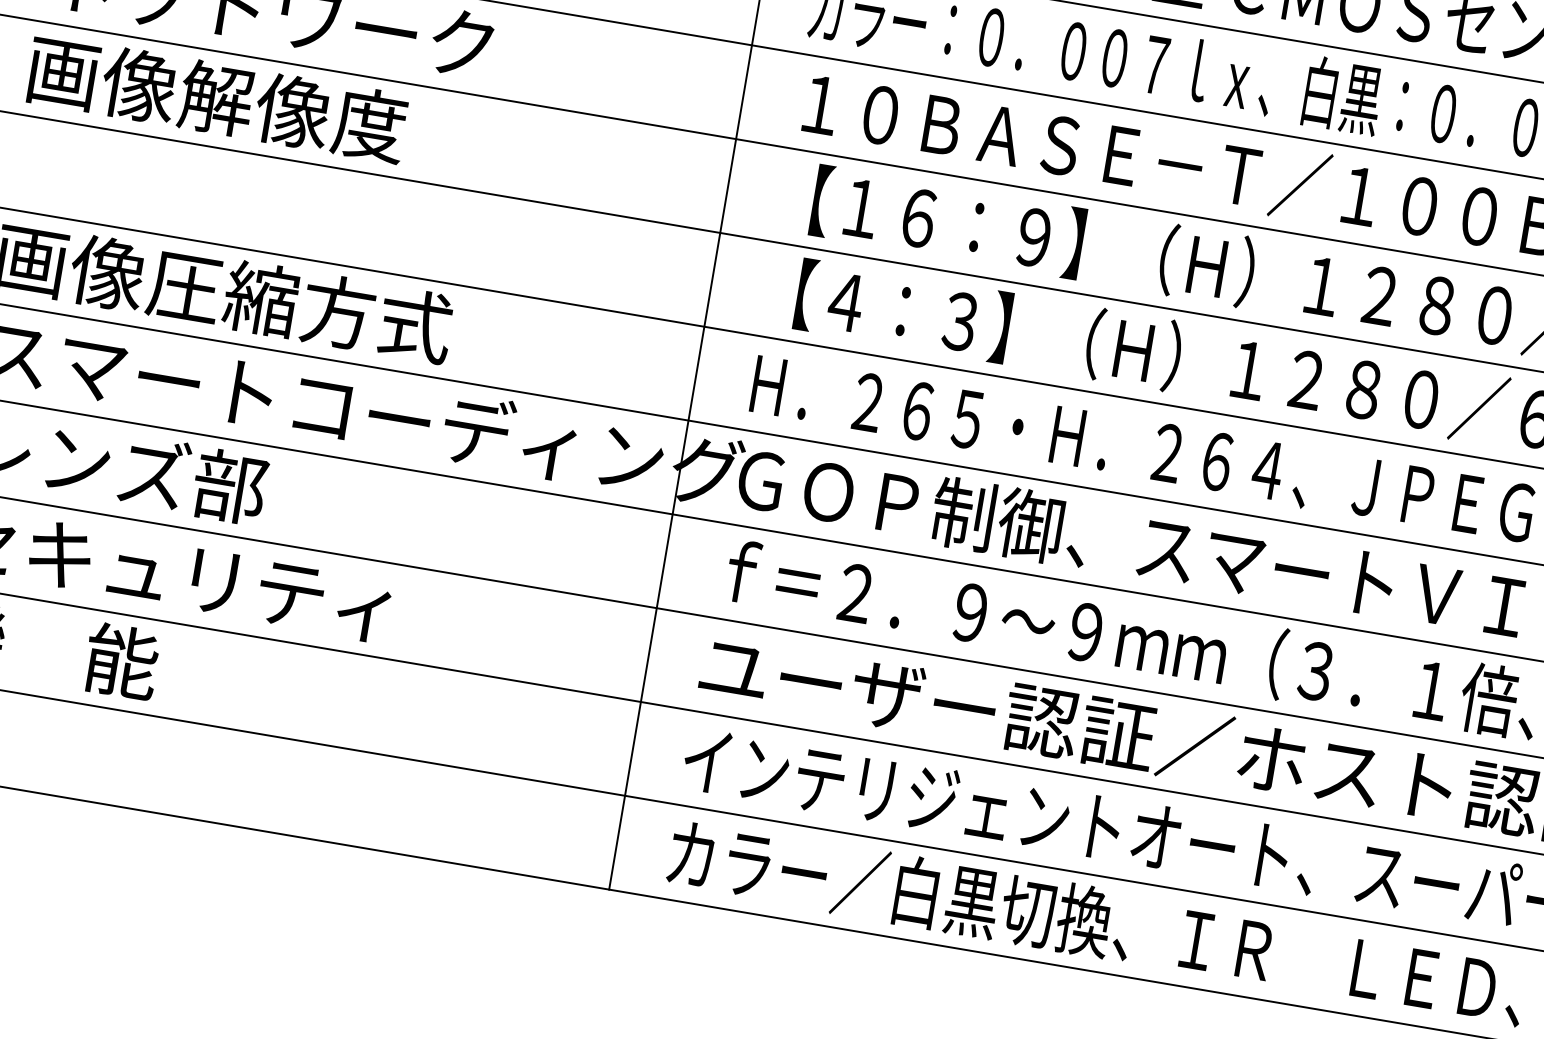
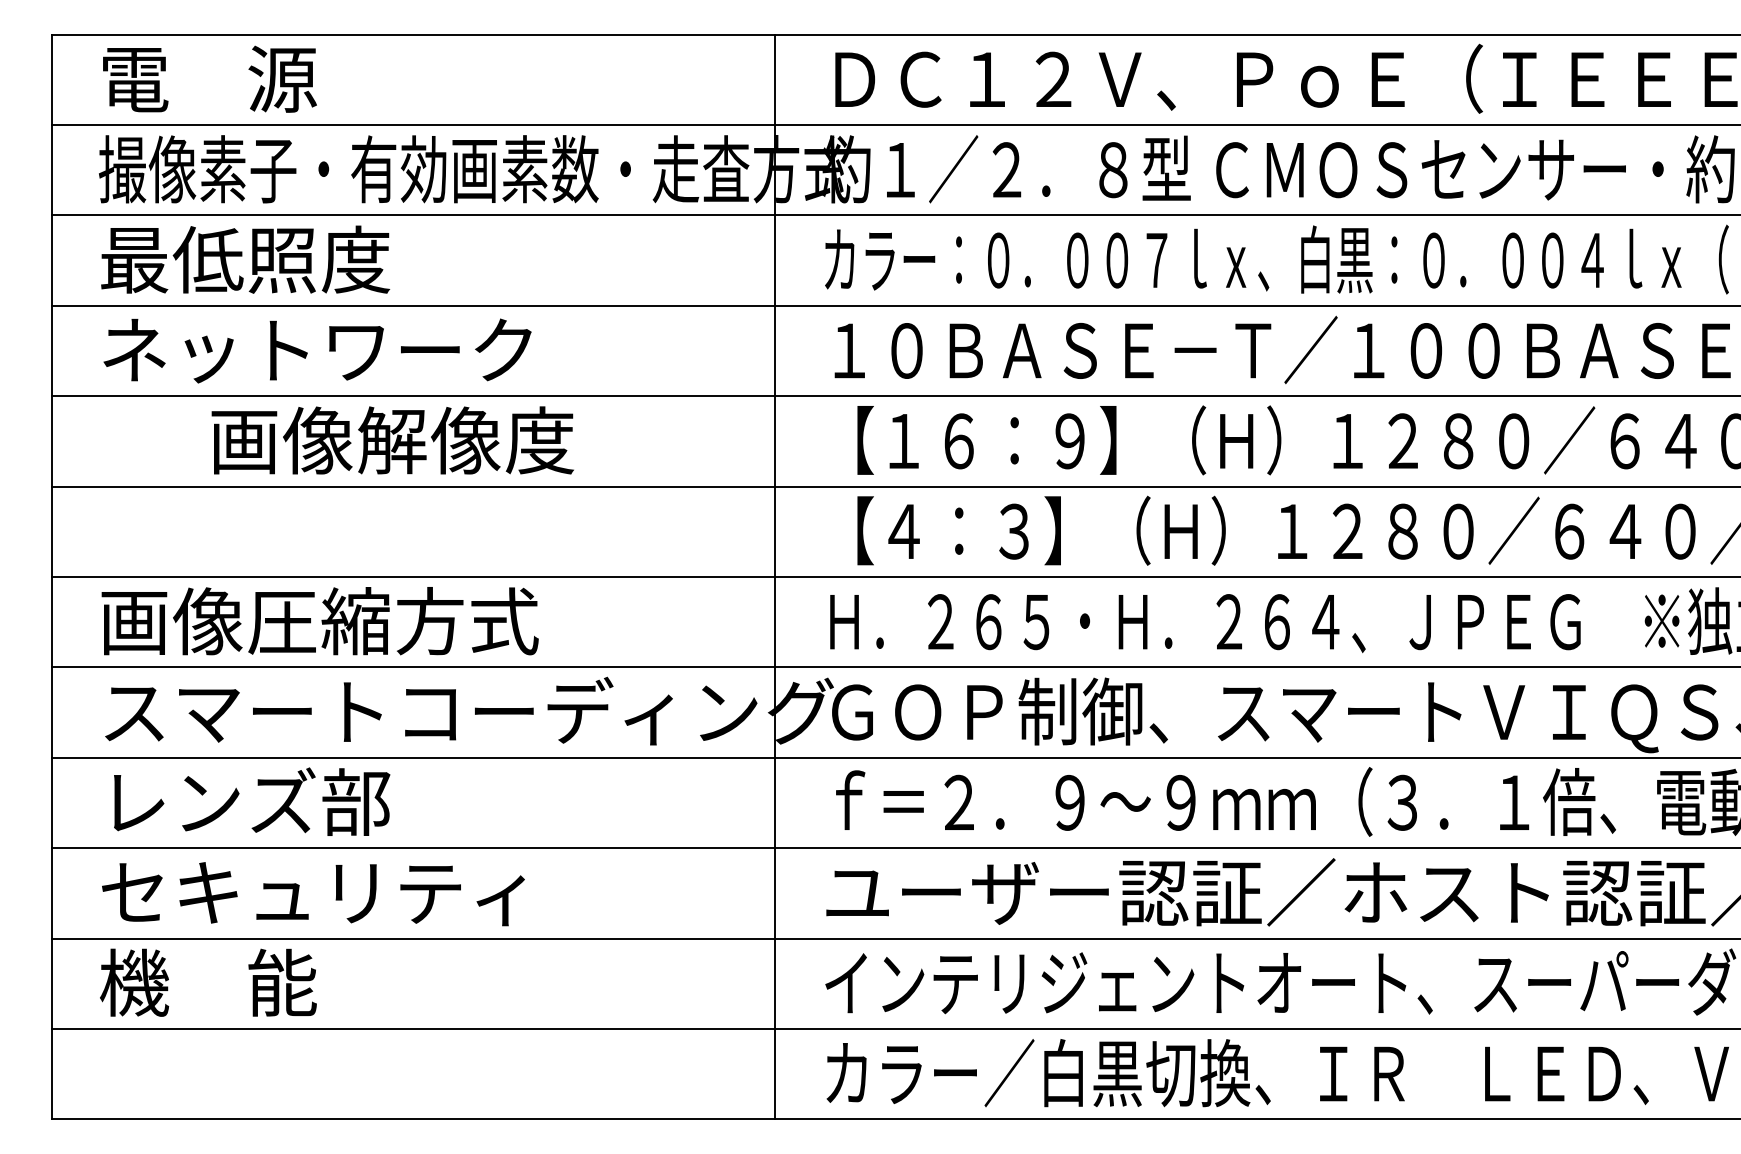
text: (216, 98) -> (392, 440), moved

